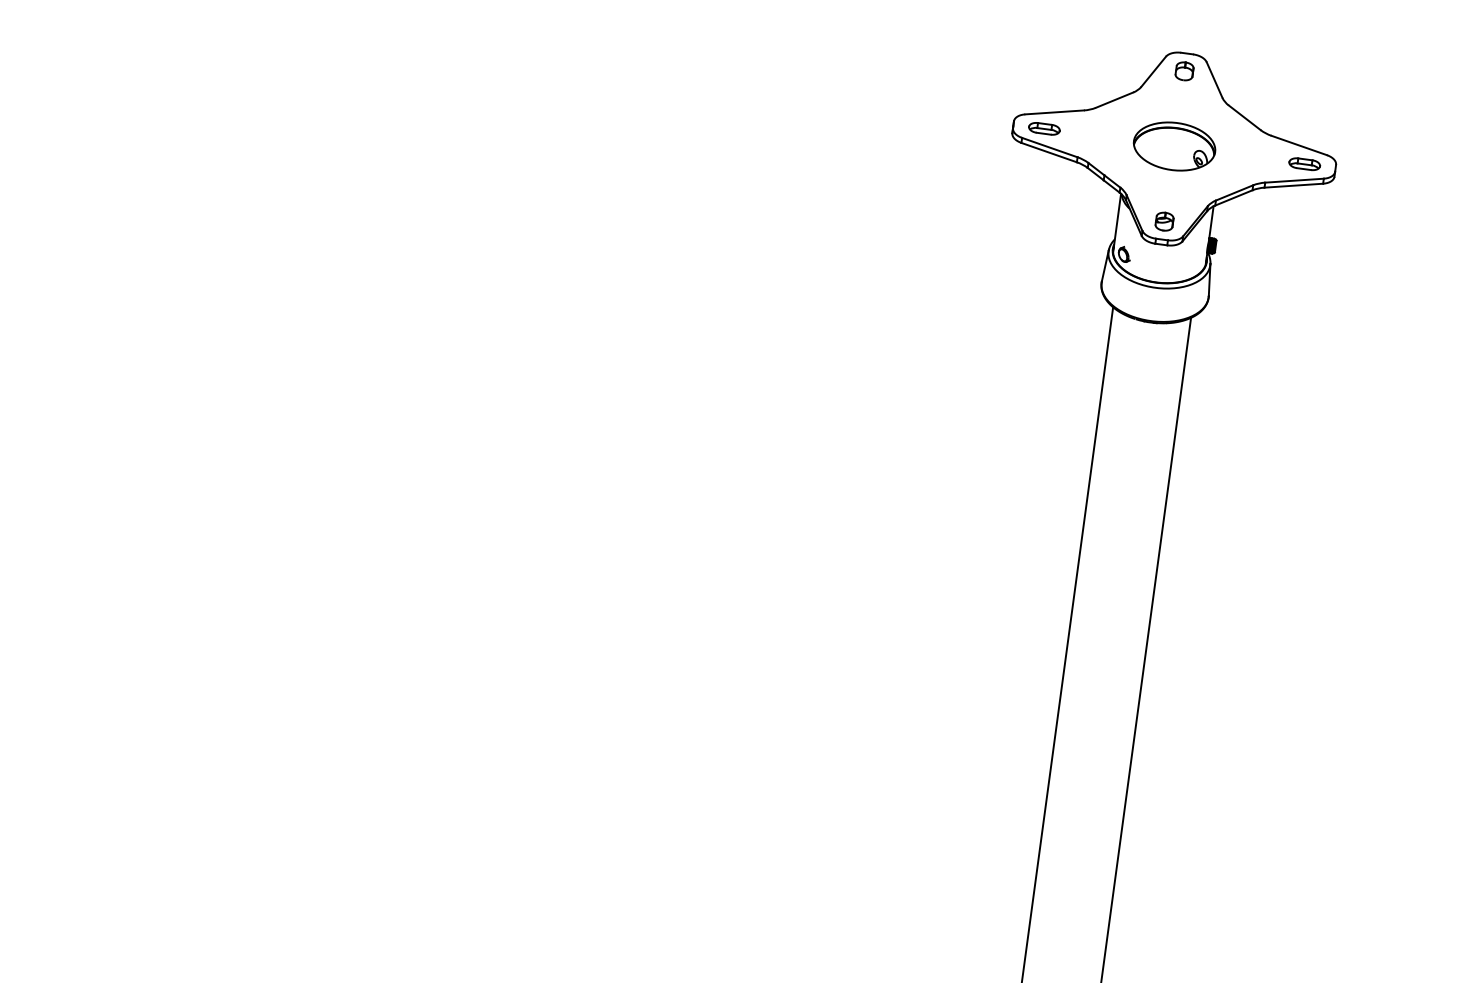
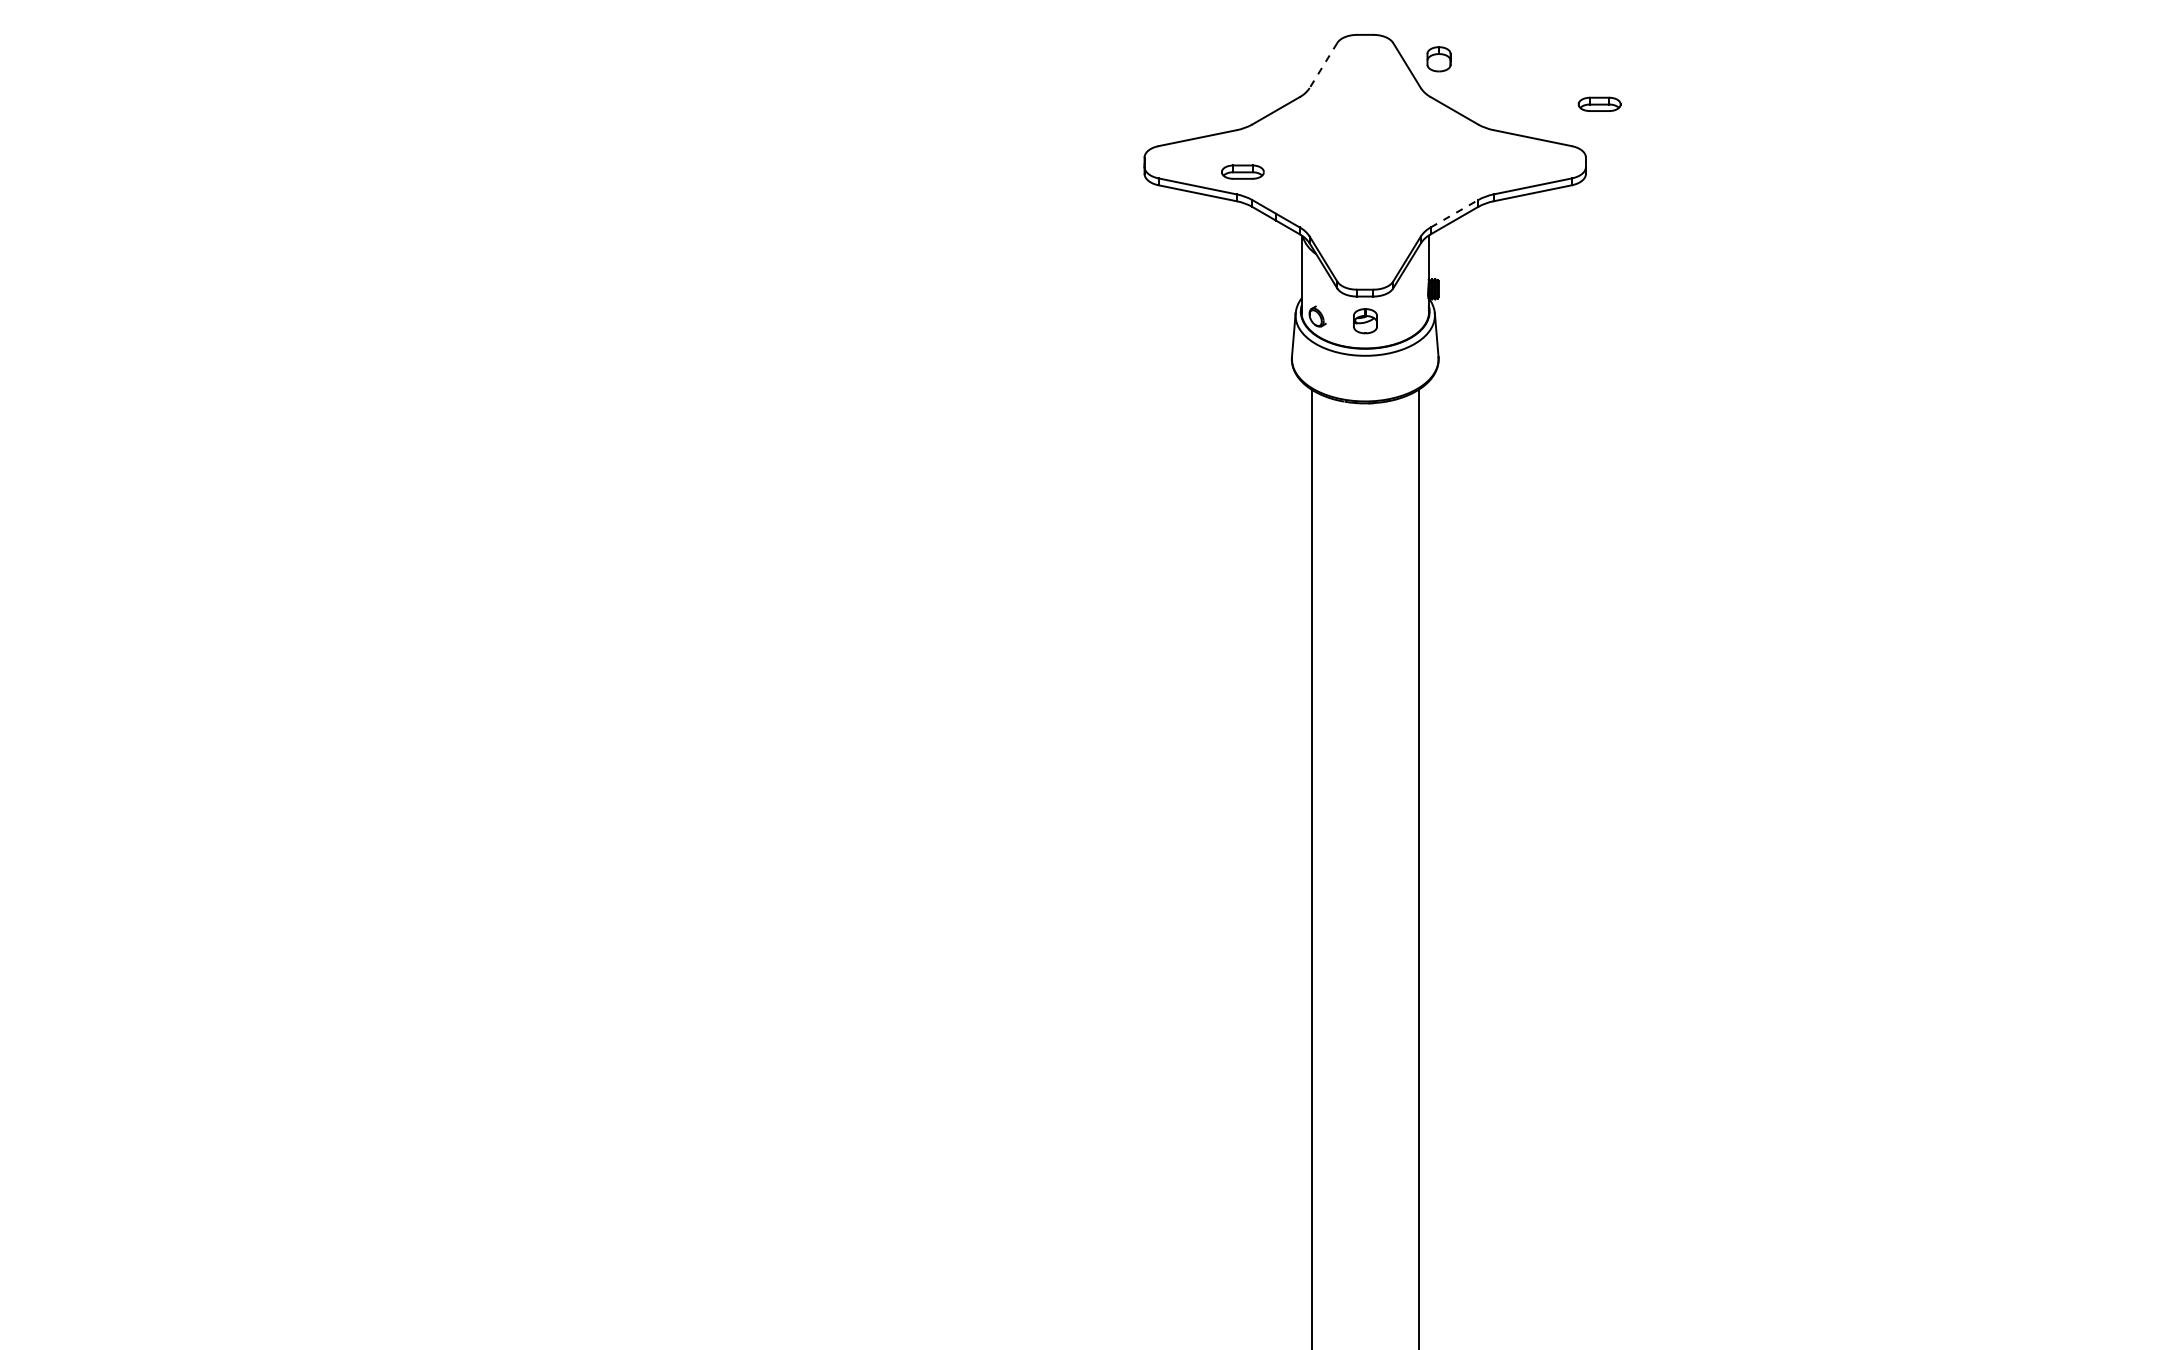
line: (1153, 71) -> (1323, 65), solid -> dashed
part: (1184, 71) -> (1438, 59), moved
part: (1044, 128) -> (1242, 171), moved
part: (1173, 146) -> (1364, 162), removed
part: (1304, 163) -> (1599, 103), moved
line: (1234, 192) -> (1454, 213), solid -> dashed
part: (1164, 221) -> (1365, 321), moved

